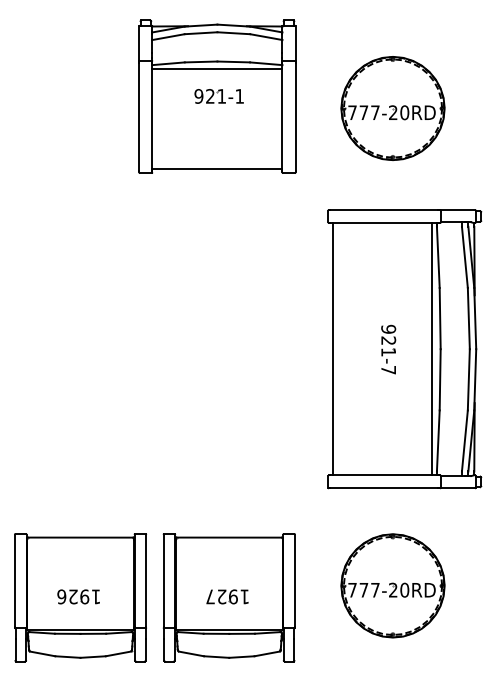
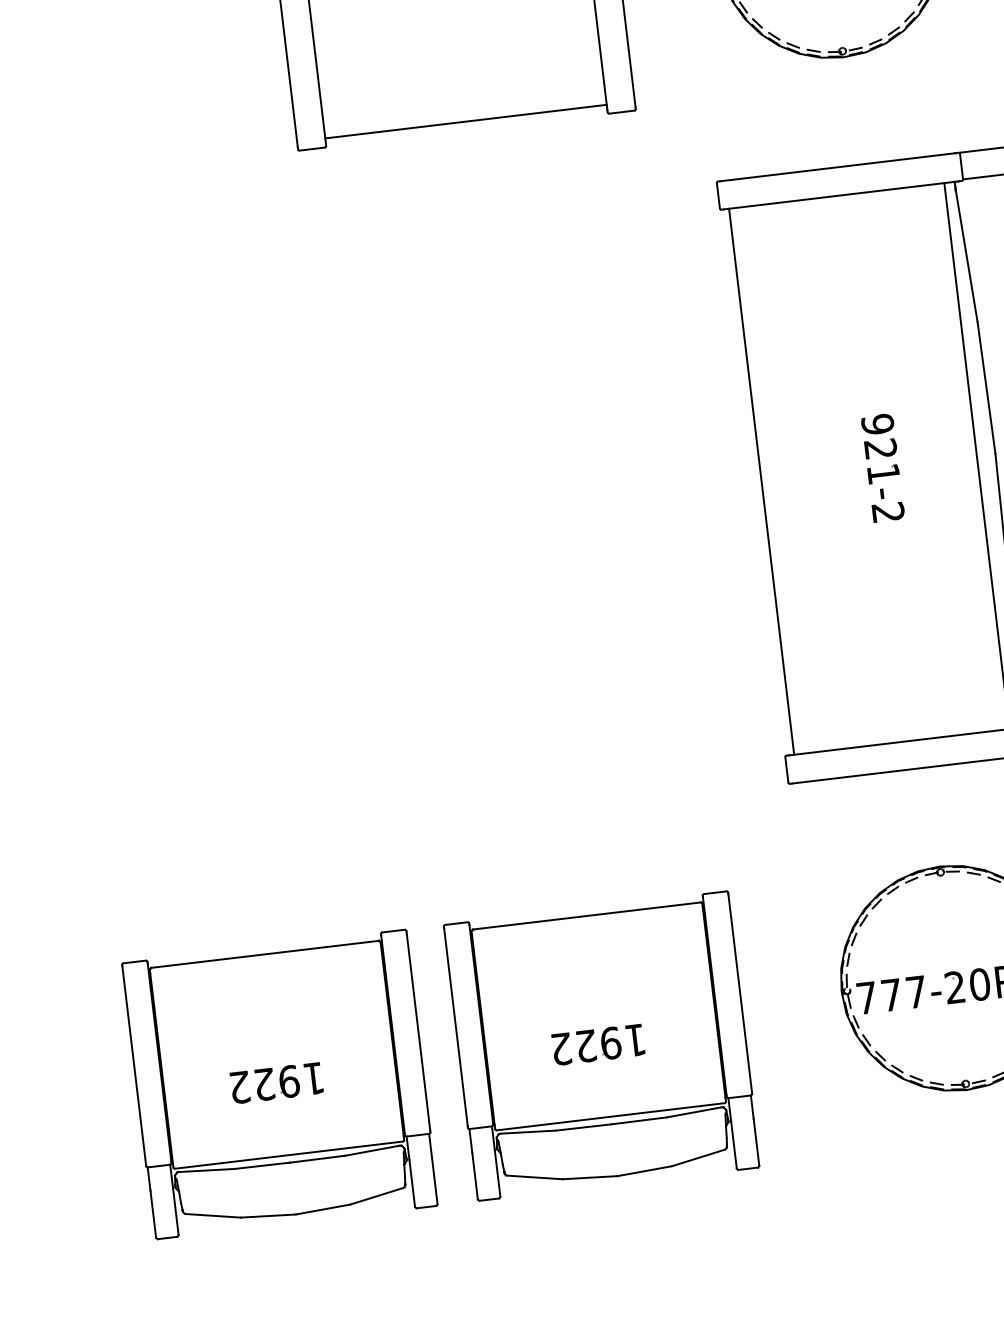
text: (388, 369) -> (887, 511), 921-7 -> 921-2
text: (61, 596) -> (238, 1086), 1926 -> 1922
text: (210, 596) -> (561, 1048), 1927 -> 1922

